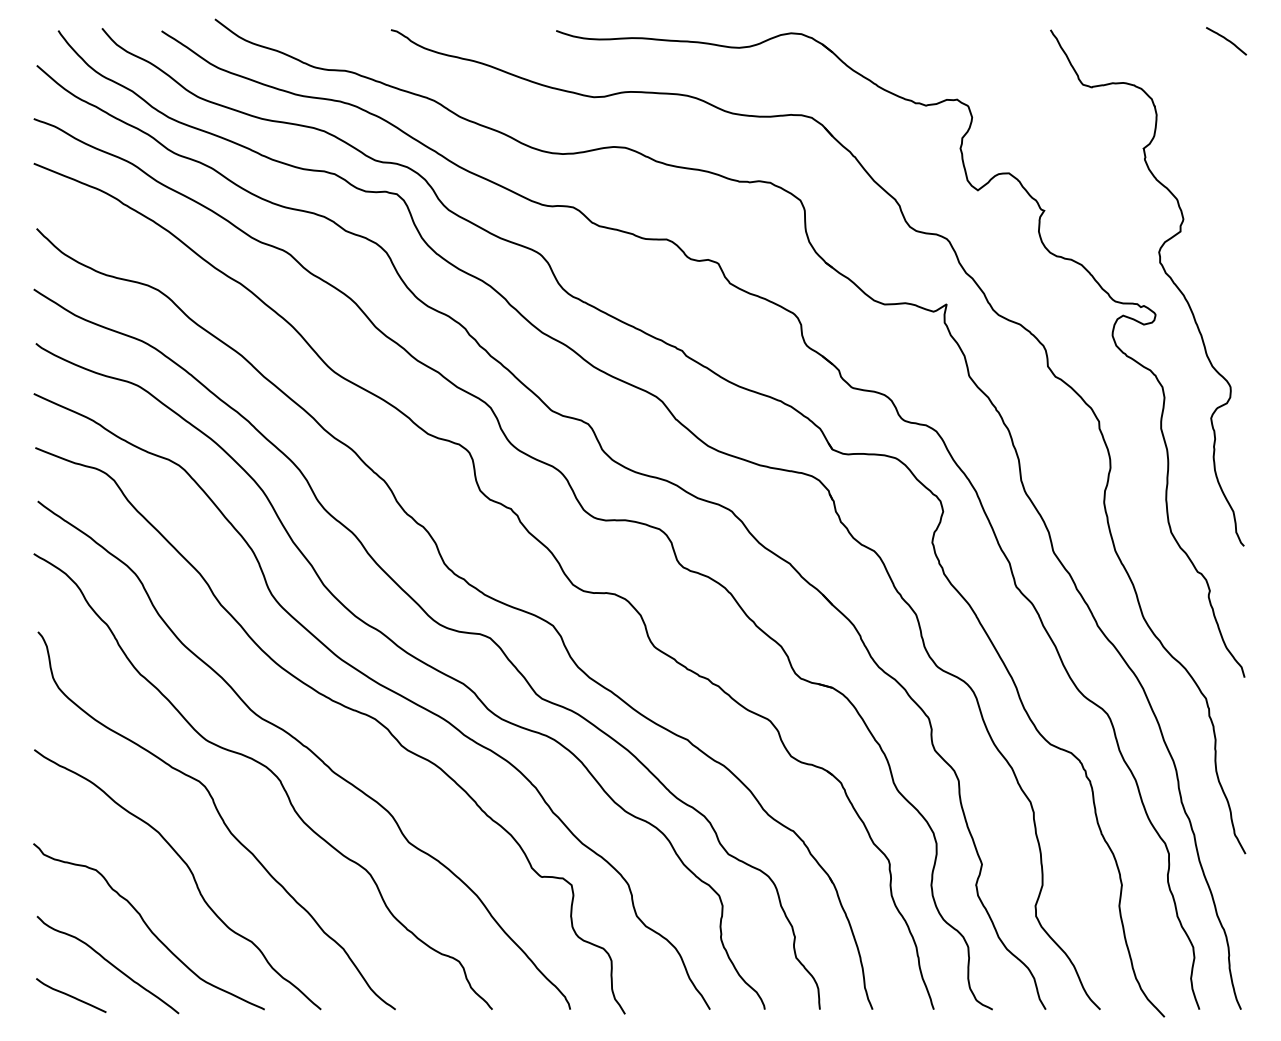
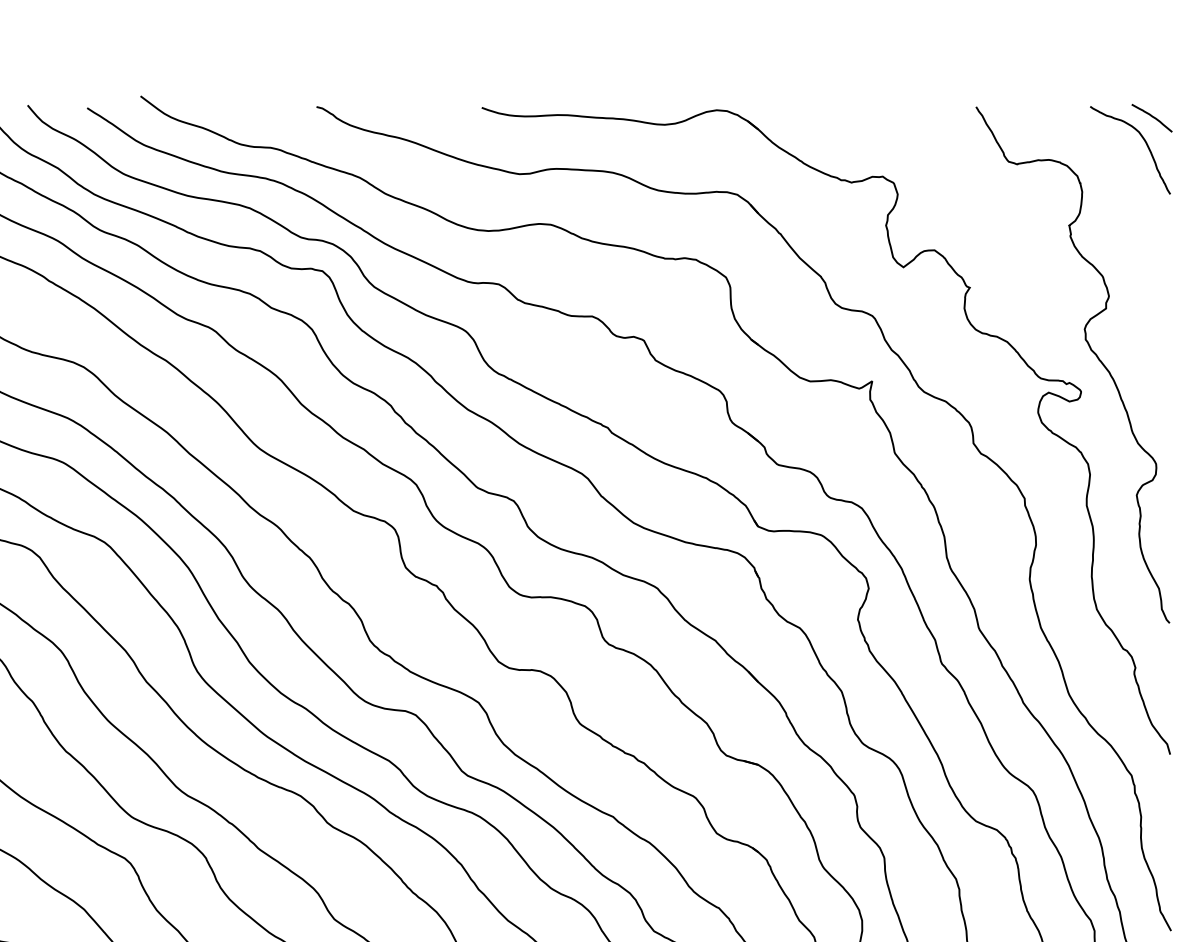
curve: (1218, 64) -> (1144, 141), added

